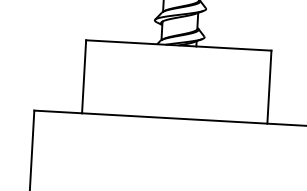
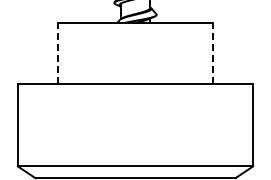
line: (83, 76) -> (57, 53), solid -> dashed
line: (269, 87) -> (213, 53), solid -> dashed

